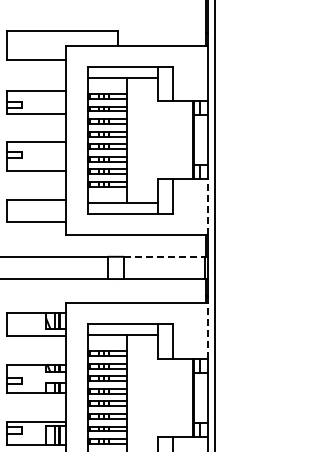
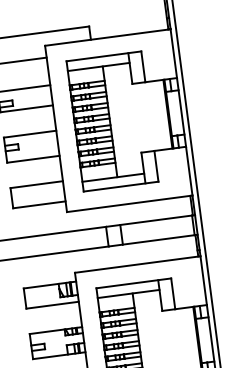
line: (208, 206) -> (189, 170), dashed -> solid
line: (164, 256) -> (156, 219), dashed -> solid
line: (208, 331) -> (203, 281), dashed -> solid

